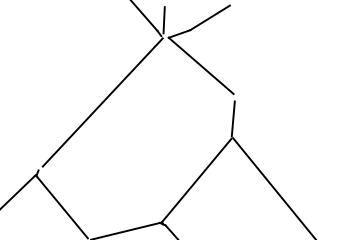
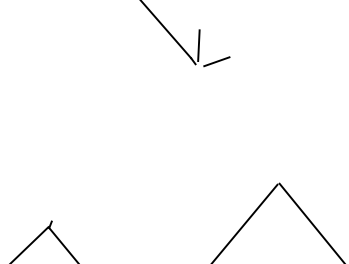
line: (209, 17) -> (251, 42), removed
line: (200, 65) -> (241, 98), removed
line: (102, 102) -> (126, 141), removed
line: (232, 118) -> (278, 160), removed

